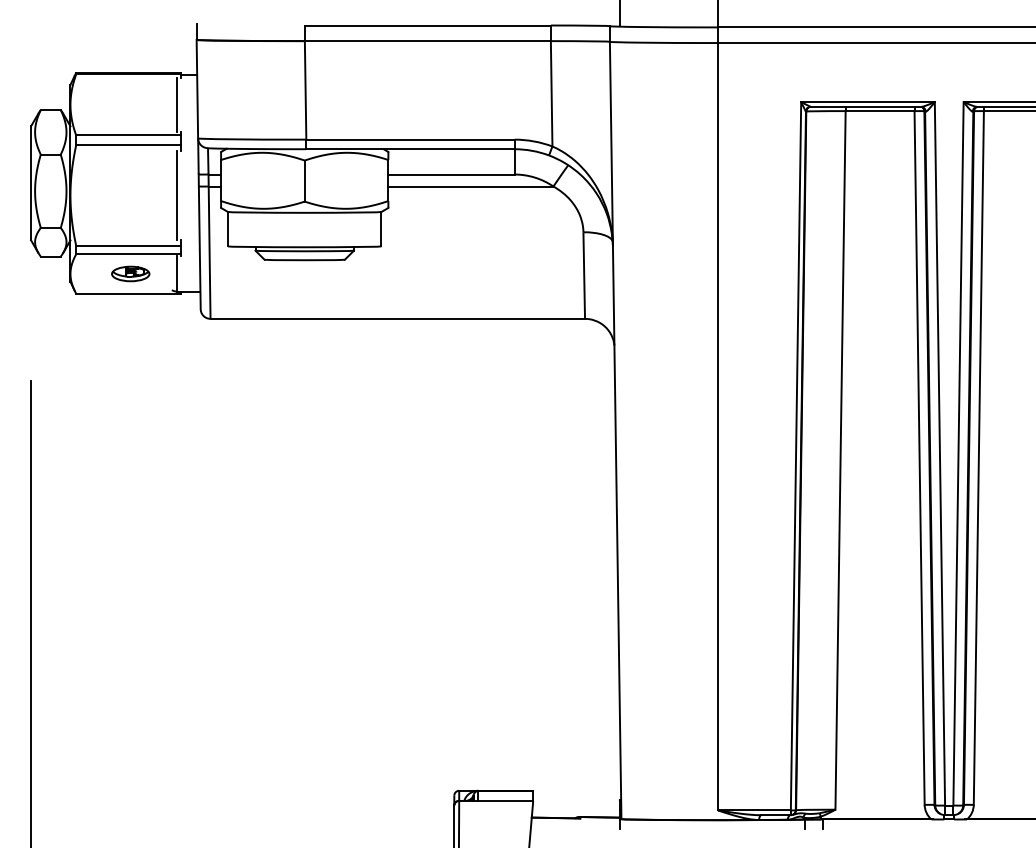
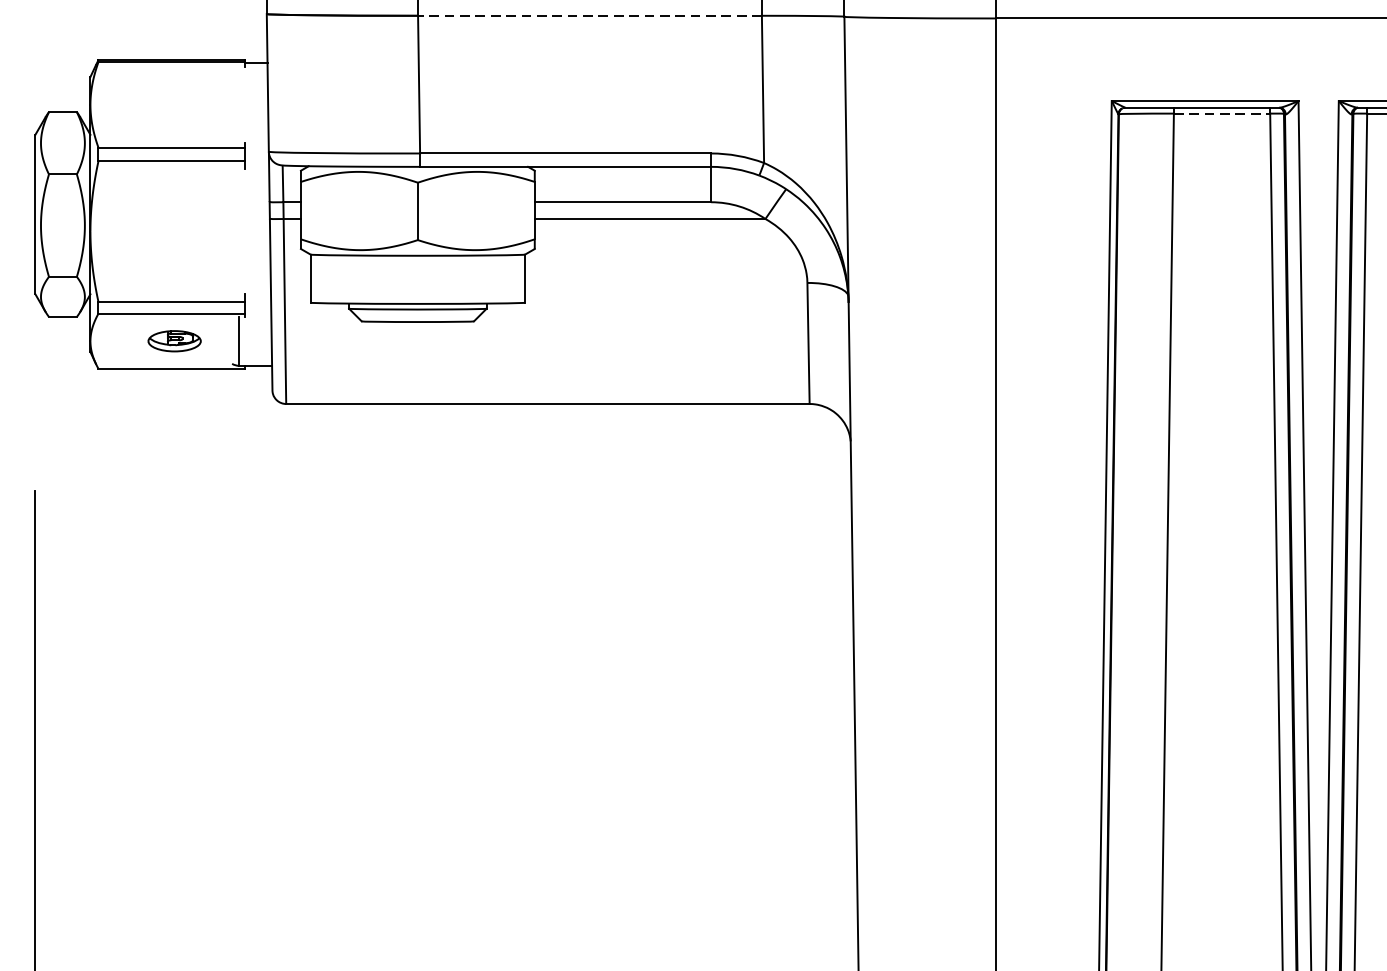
line: (427, 41) -> (589, 16), solid -> dashed
line: (176, 104) -> (238, 104), removed
line: (880, 111) -> (1222, 114), solid -> dashed
line: (176, 195) -> (238, 231), removed

